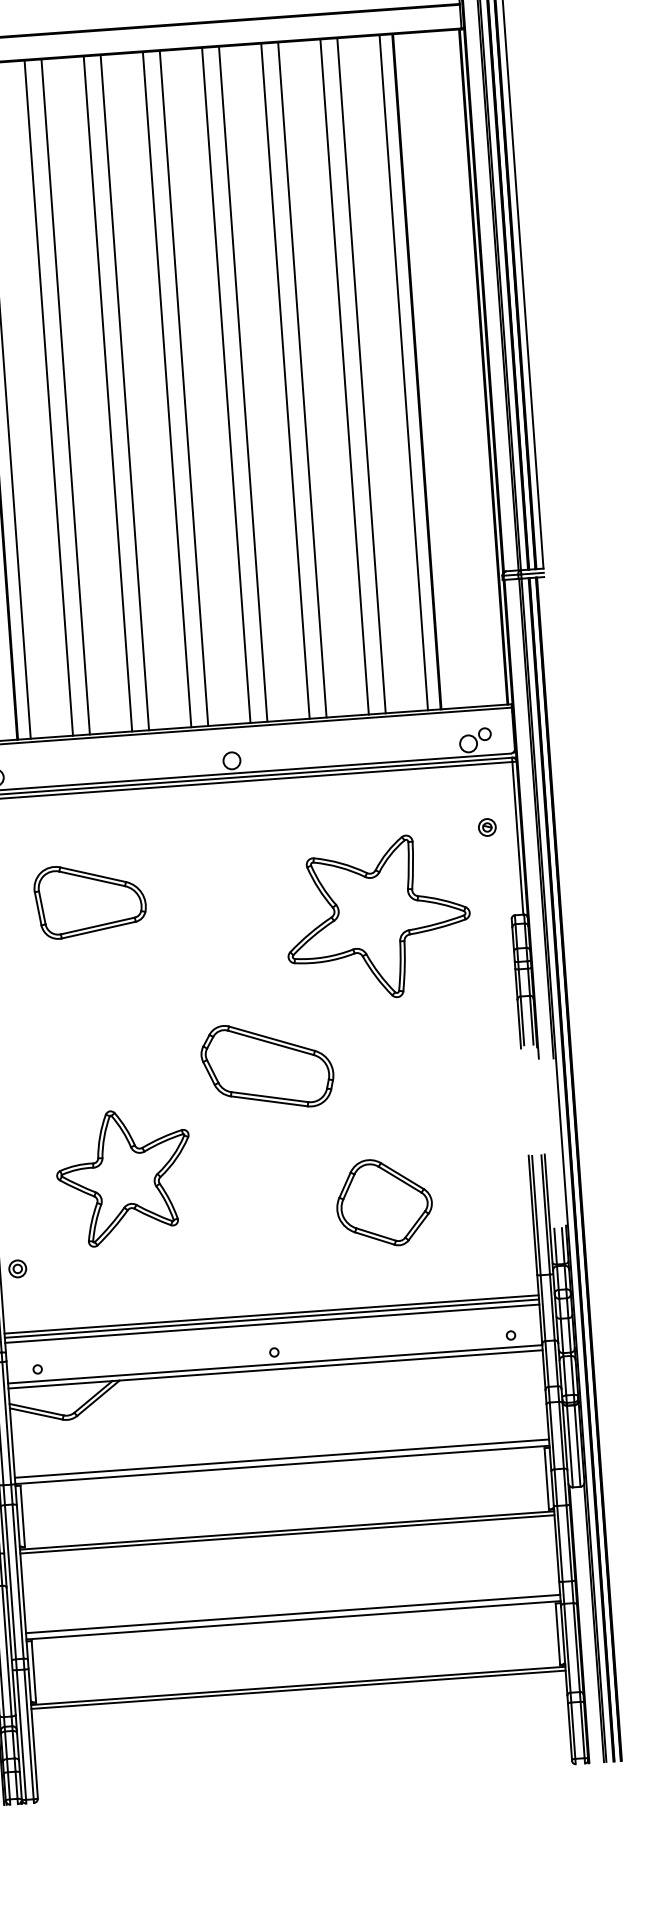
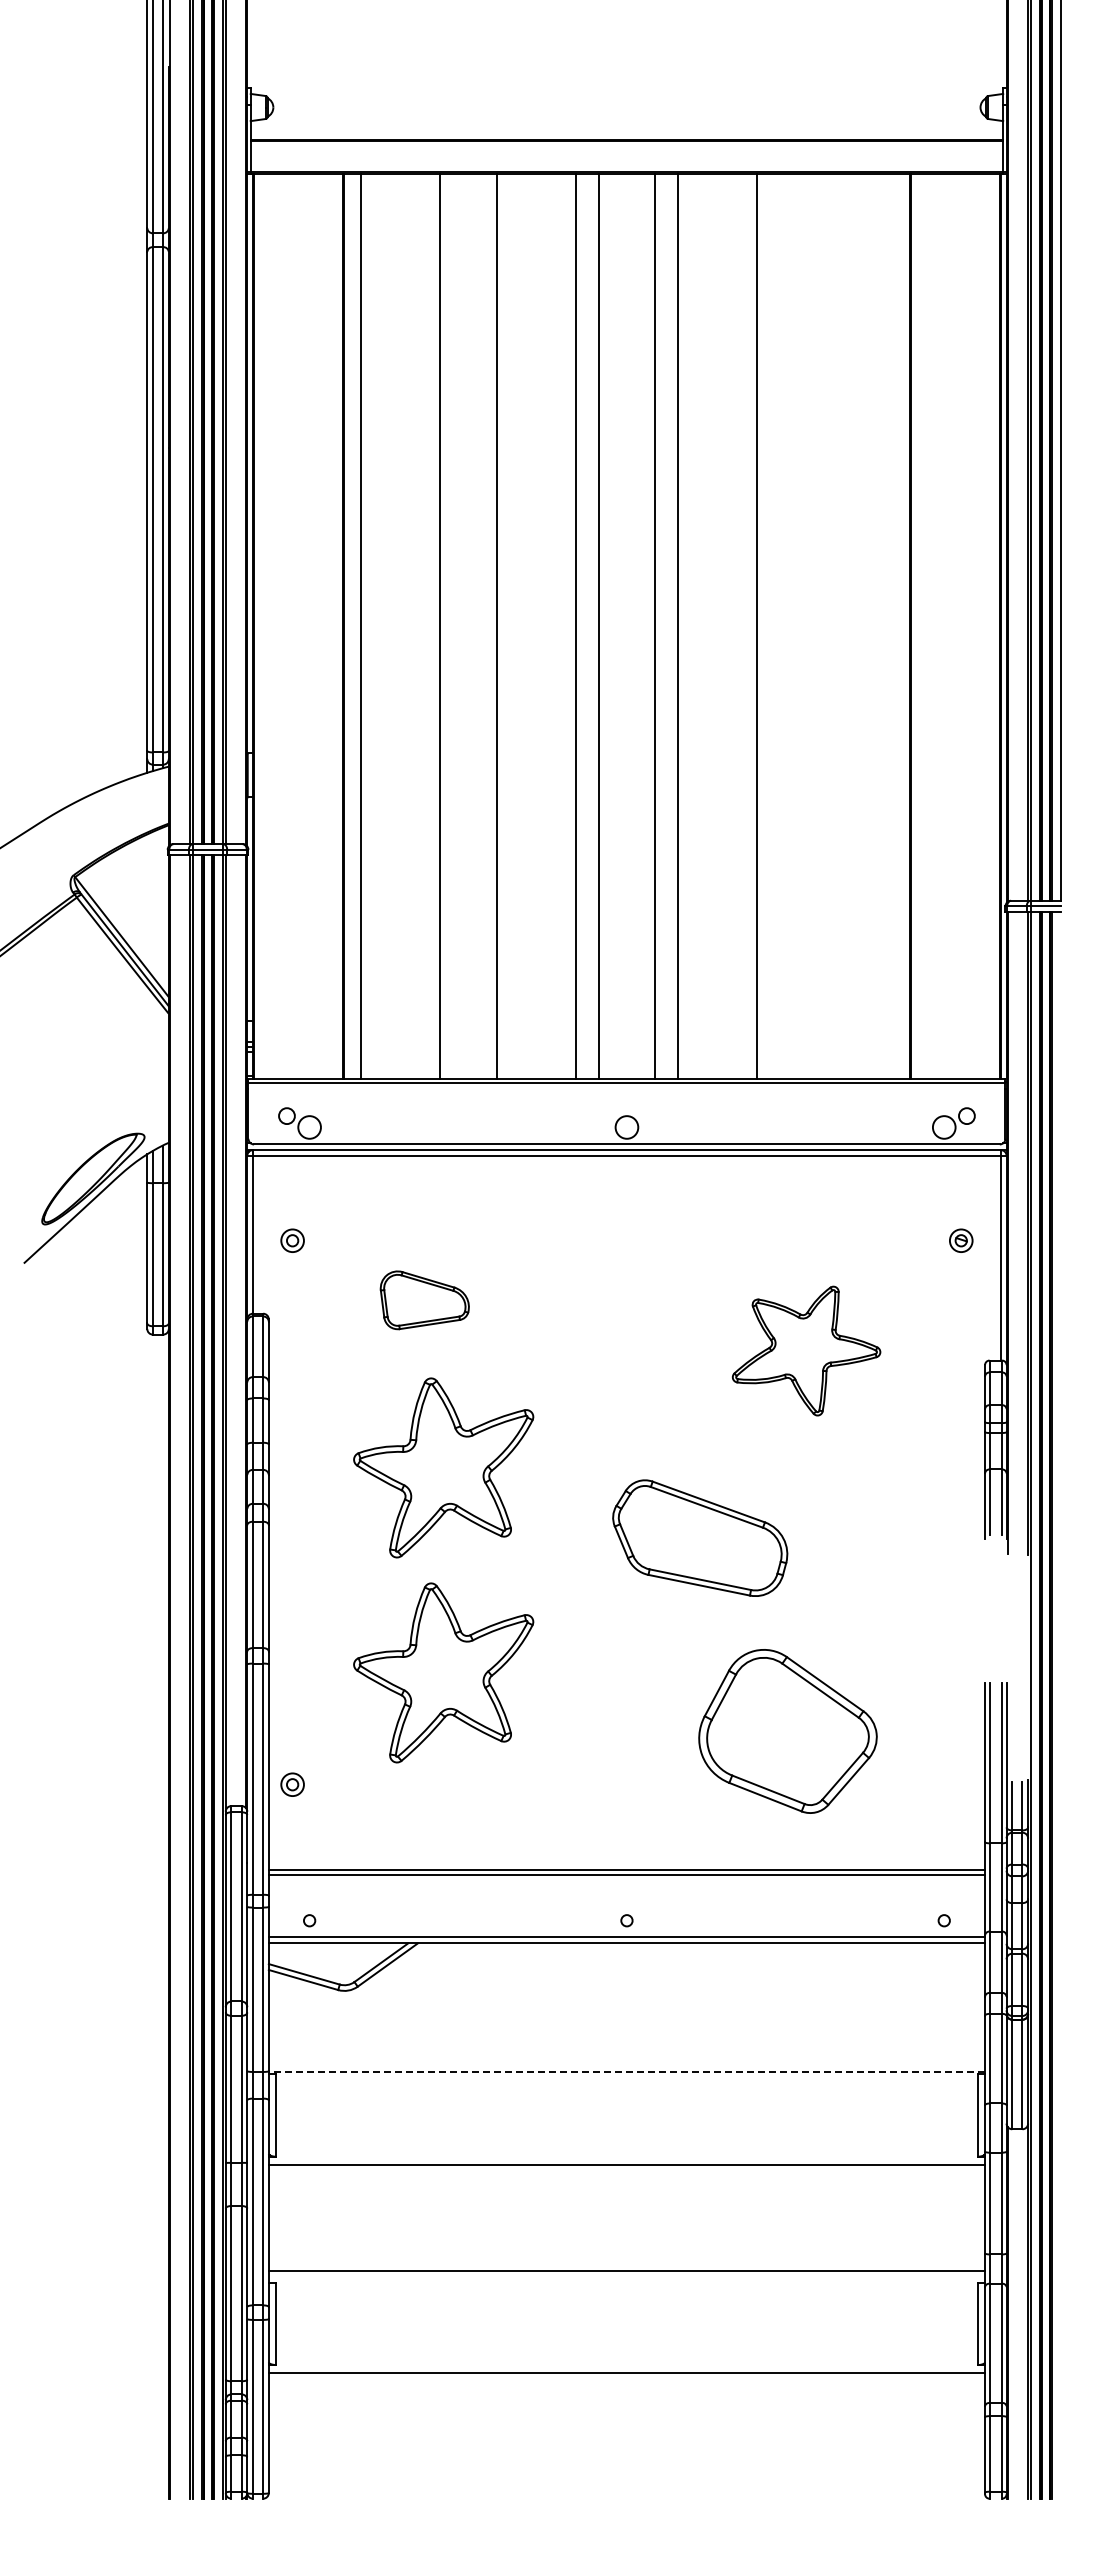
line: (403, 372) -> (893, 625), removed
line: (361, 375) -> (836, 625), removed
line: (344, 376) -> (813, 625), removed
line: (285, 380) -> (734, 625), removed
line: (124, 392) -> (519, 625), removed
line: (48, 397) -> (417, 625), removed
part: (90, 900) -> (424, 1300), size x0.6
part: (377, 917) -> (806, 1350), size x0.6
part: (113, 1024) -> (443, 1467), added
part: (267, 1065) -> (700, 1537), moved
part: (383, 1202) -> (787, 1731), size x1.4
line: (271, 1323) -> (626, 1882), removed
line: (281, 1458) -> (626, 2063), removed
line: (282, 1464) -> (626, 2071), solid -> dashed
line: (286, 1530) -> (626, 2159), removed
line: (293, 1620) -> (626, 2279), removed
line: (297, 1685) -> (626, 2367), removed

